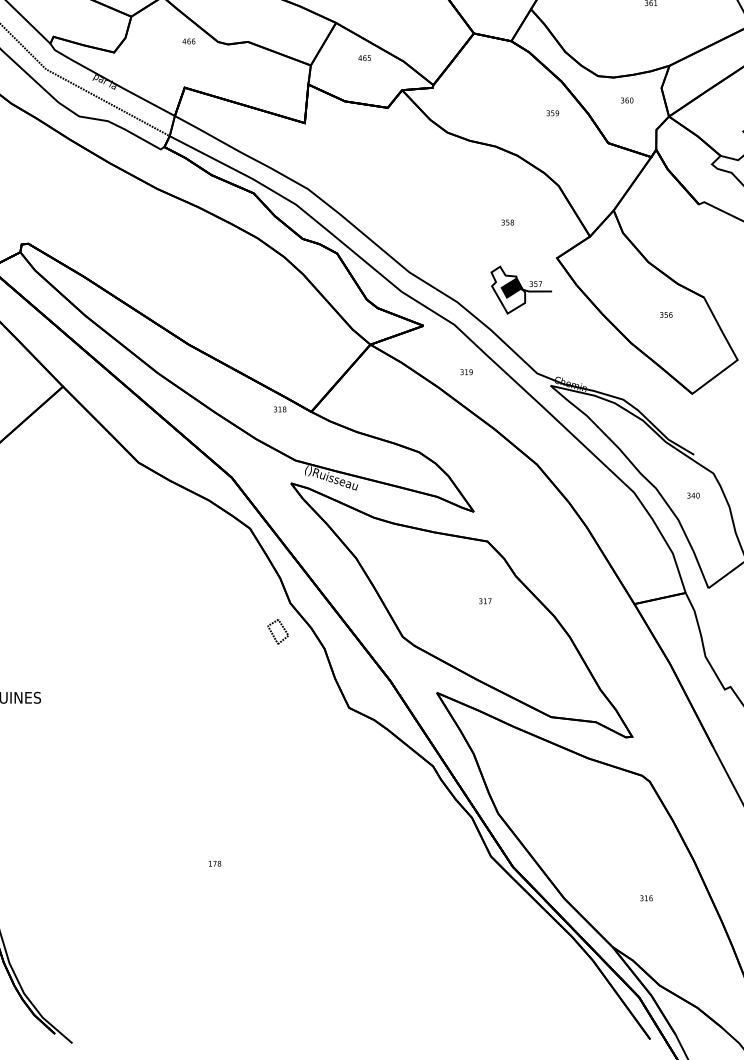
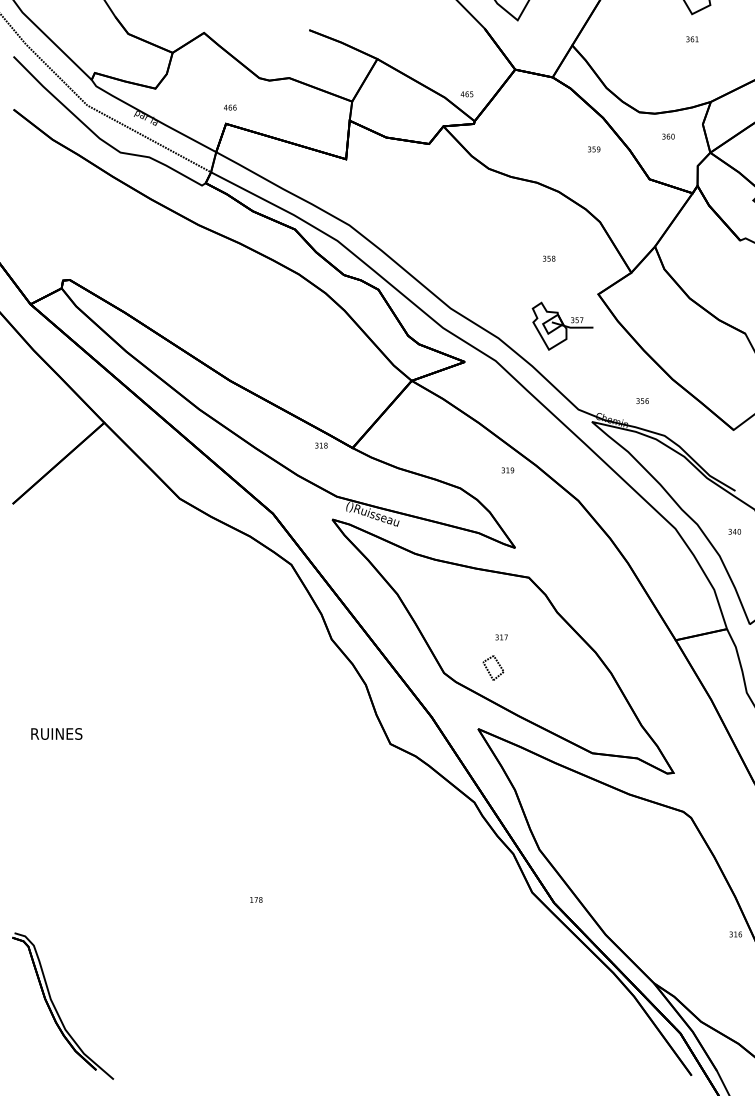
text: (189, 41) -> (230, 107), moved
text: (364, 58) -> (466, 94), moved
fill: (512, 287) -> (553, 323), removed
text: (666, 314) -> (642, 400), moved
text: (466, 372) -> (507, 470), moved
text: (485, 601) -> (501, 637), moved
part: (278, 631) -> (493, 667), moved
text: (646, 898) -> (735, 934), moved

